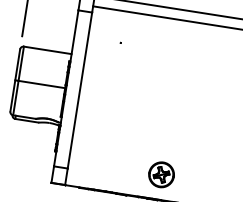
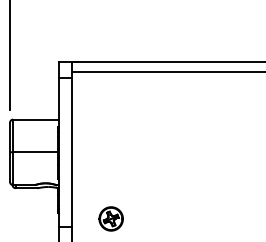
part: (160, 174) -> (110, 218), moved

